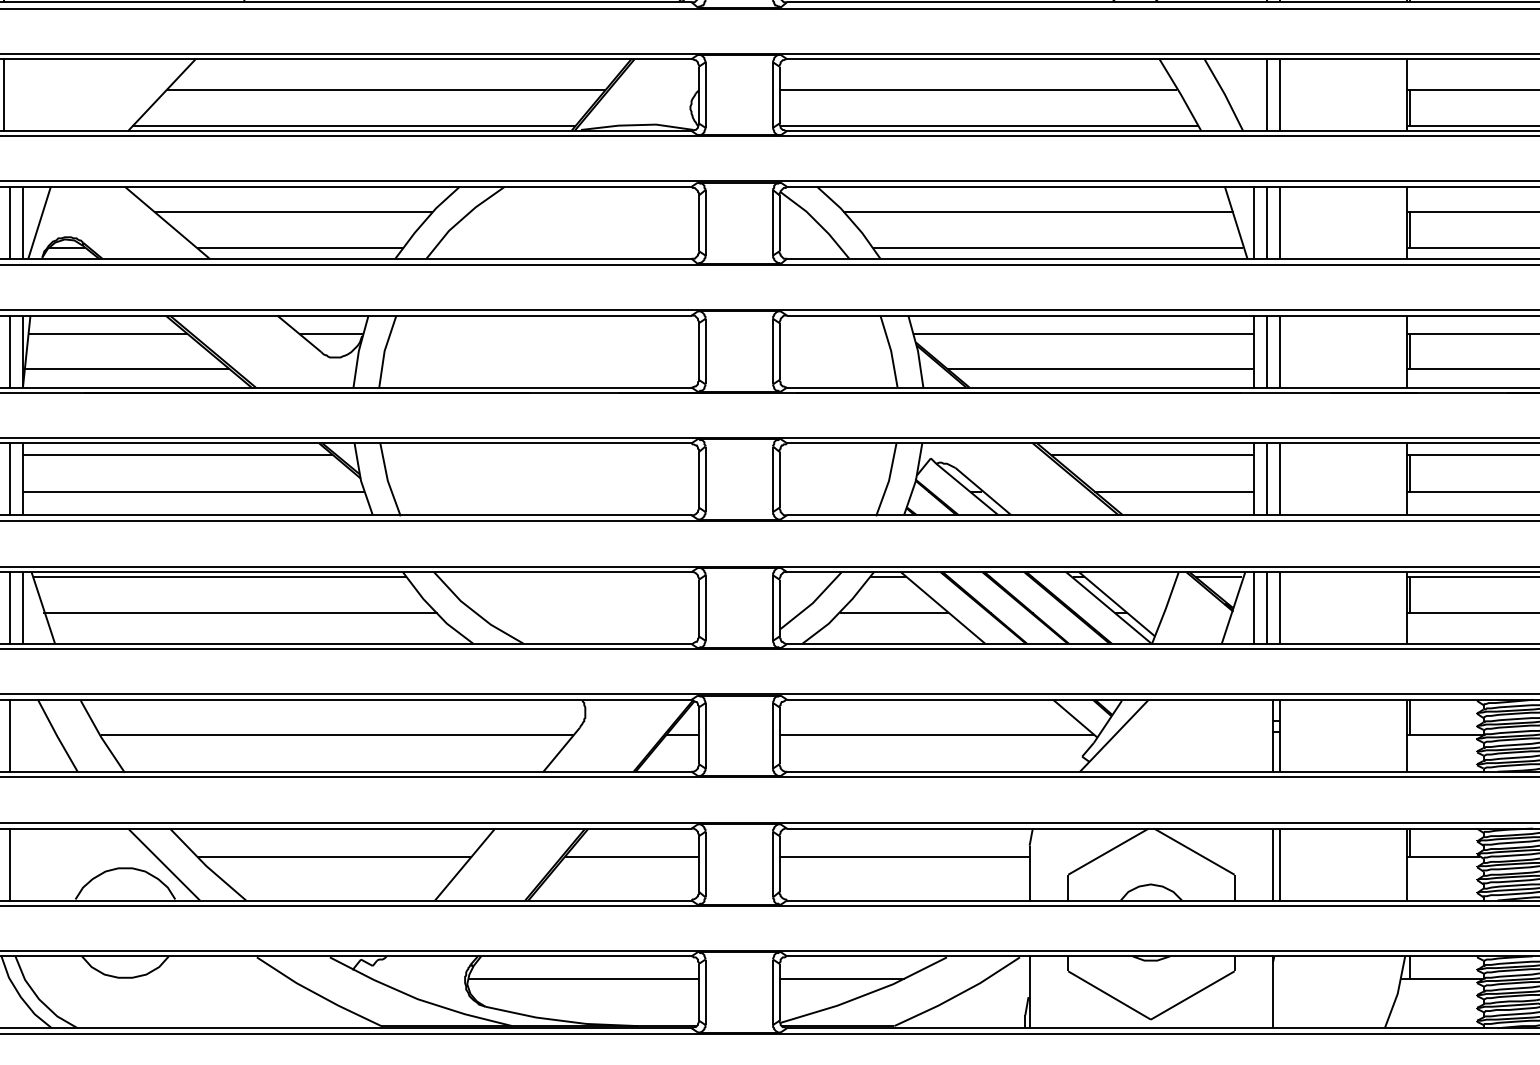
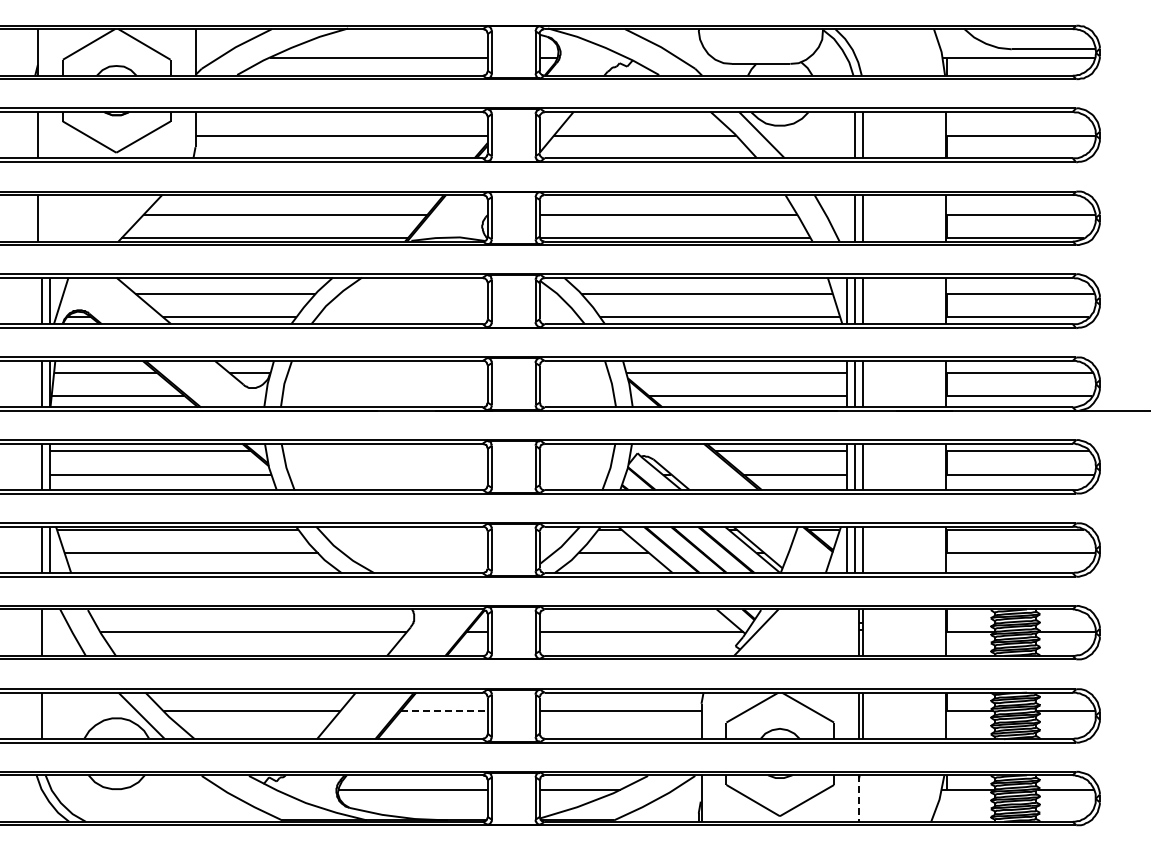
line: (632, 856) -> (444, 710), solid -> dashed
line: (1273, 993) -> (859, 799), solid -> dashed

